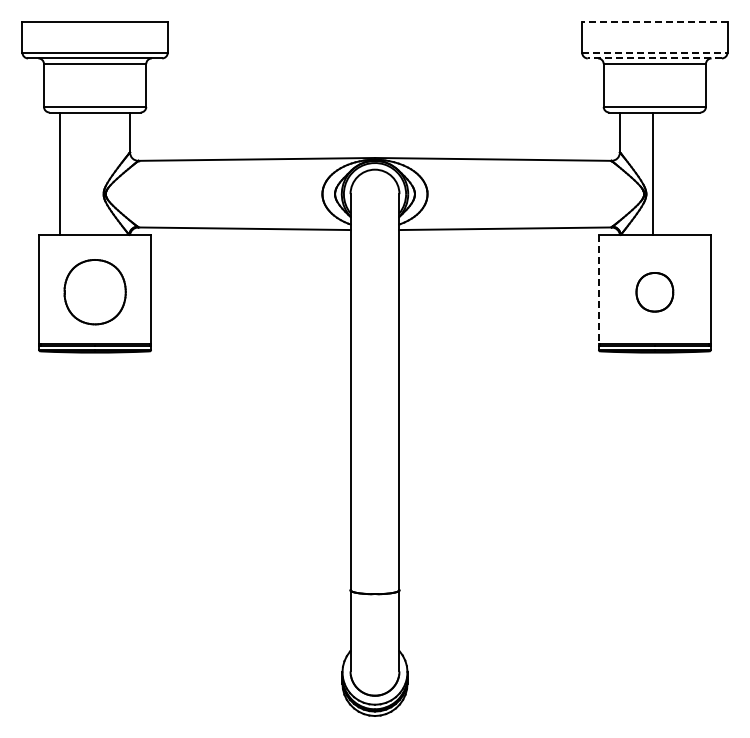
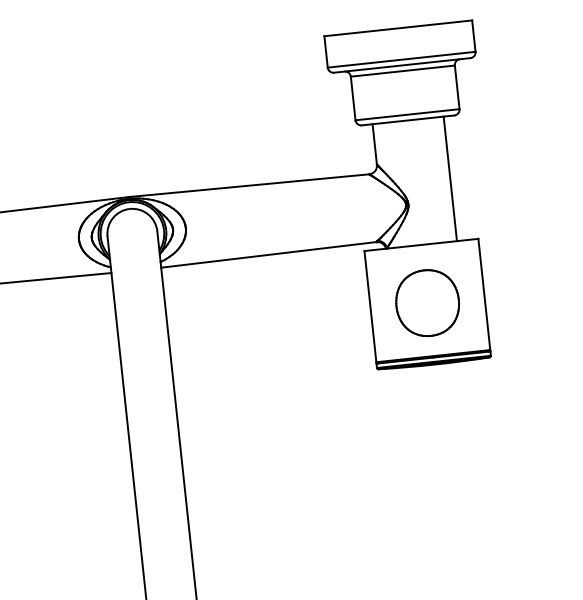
line: (654, 21) -> (397, 27), dashed -> solid
line: (654, 52) -> (401, 59), dashed -> solid
line: (654, 58) -> (401, 65), dashed -> solid
line: (652, 173) -> (450, 178), moved
line: (598, 289) -> (370, 306), dashed -> solid
part: (654, 292) -> (427, 303), size x1.67

